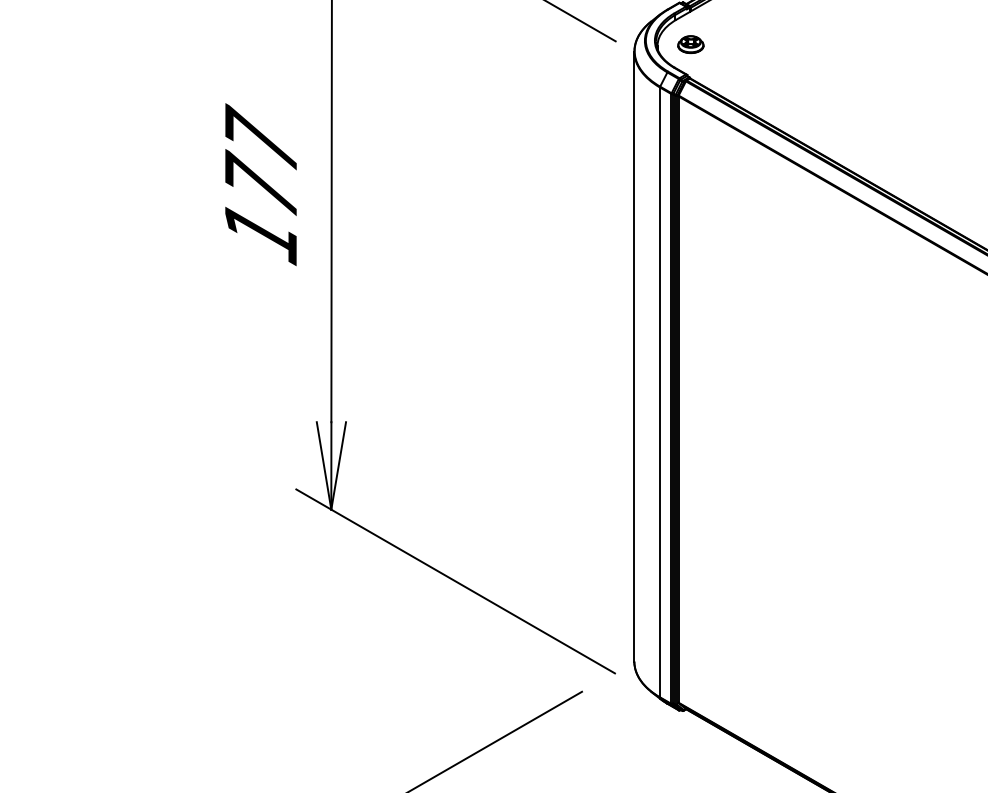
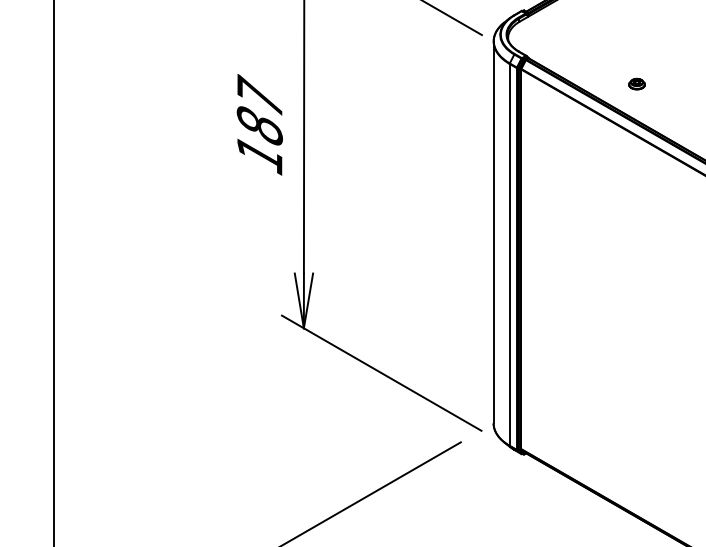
part: (690, 43) -> (636, 83), moved
text: (260, 182) -> (259, 123), 177 -> 187

